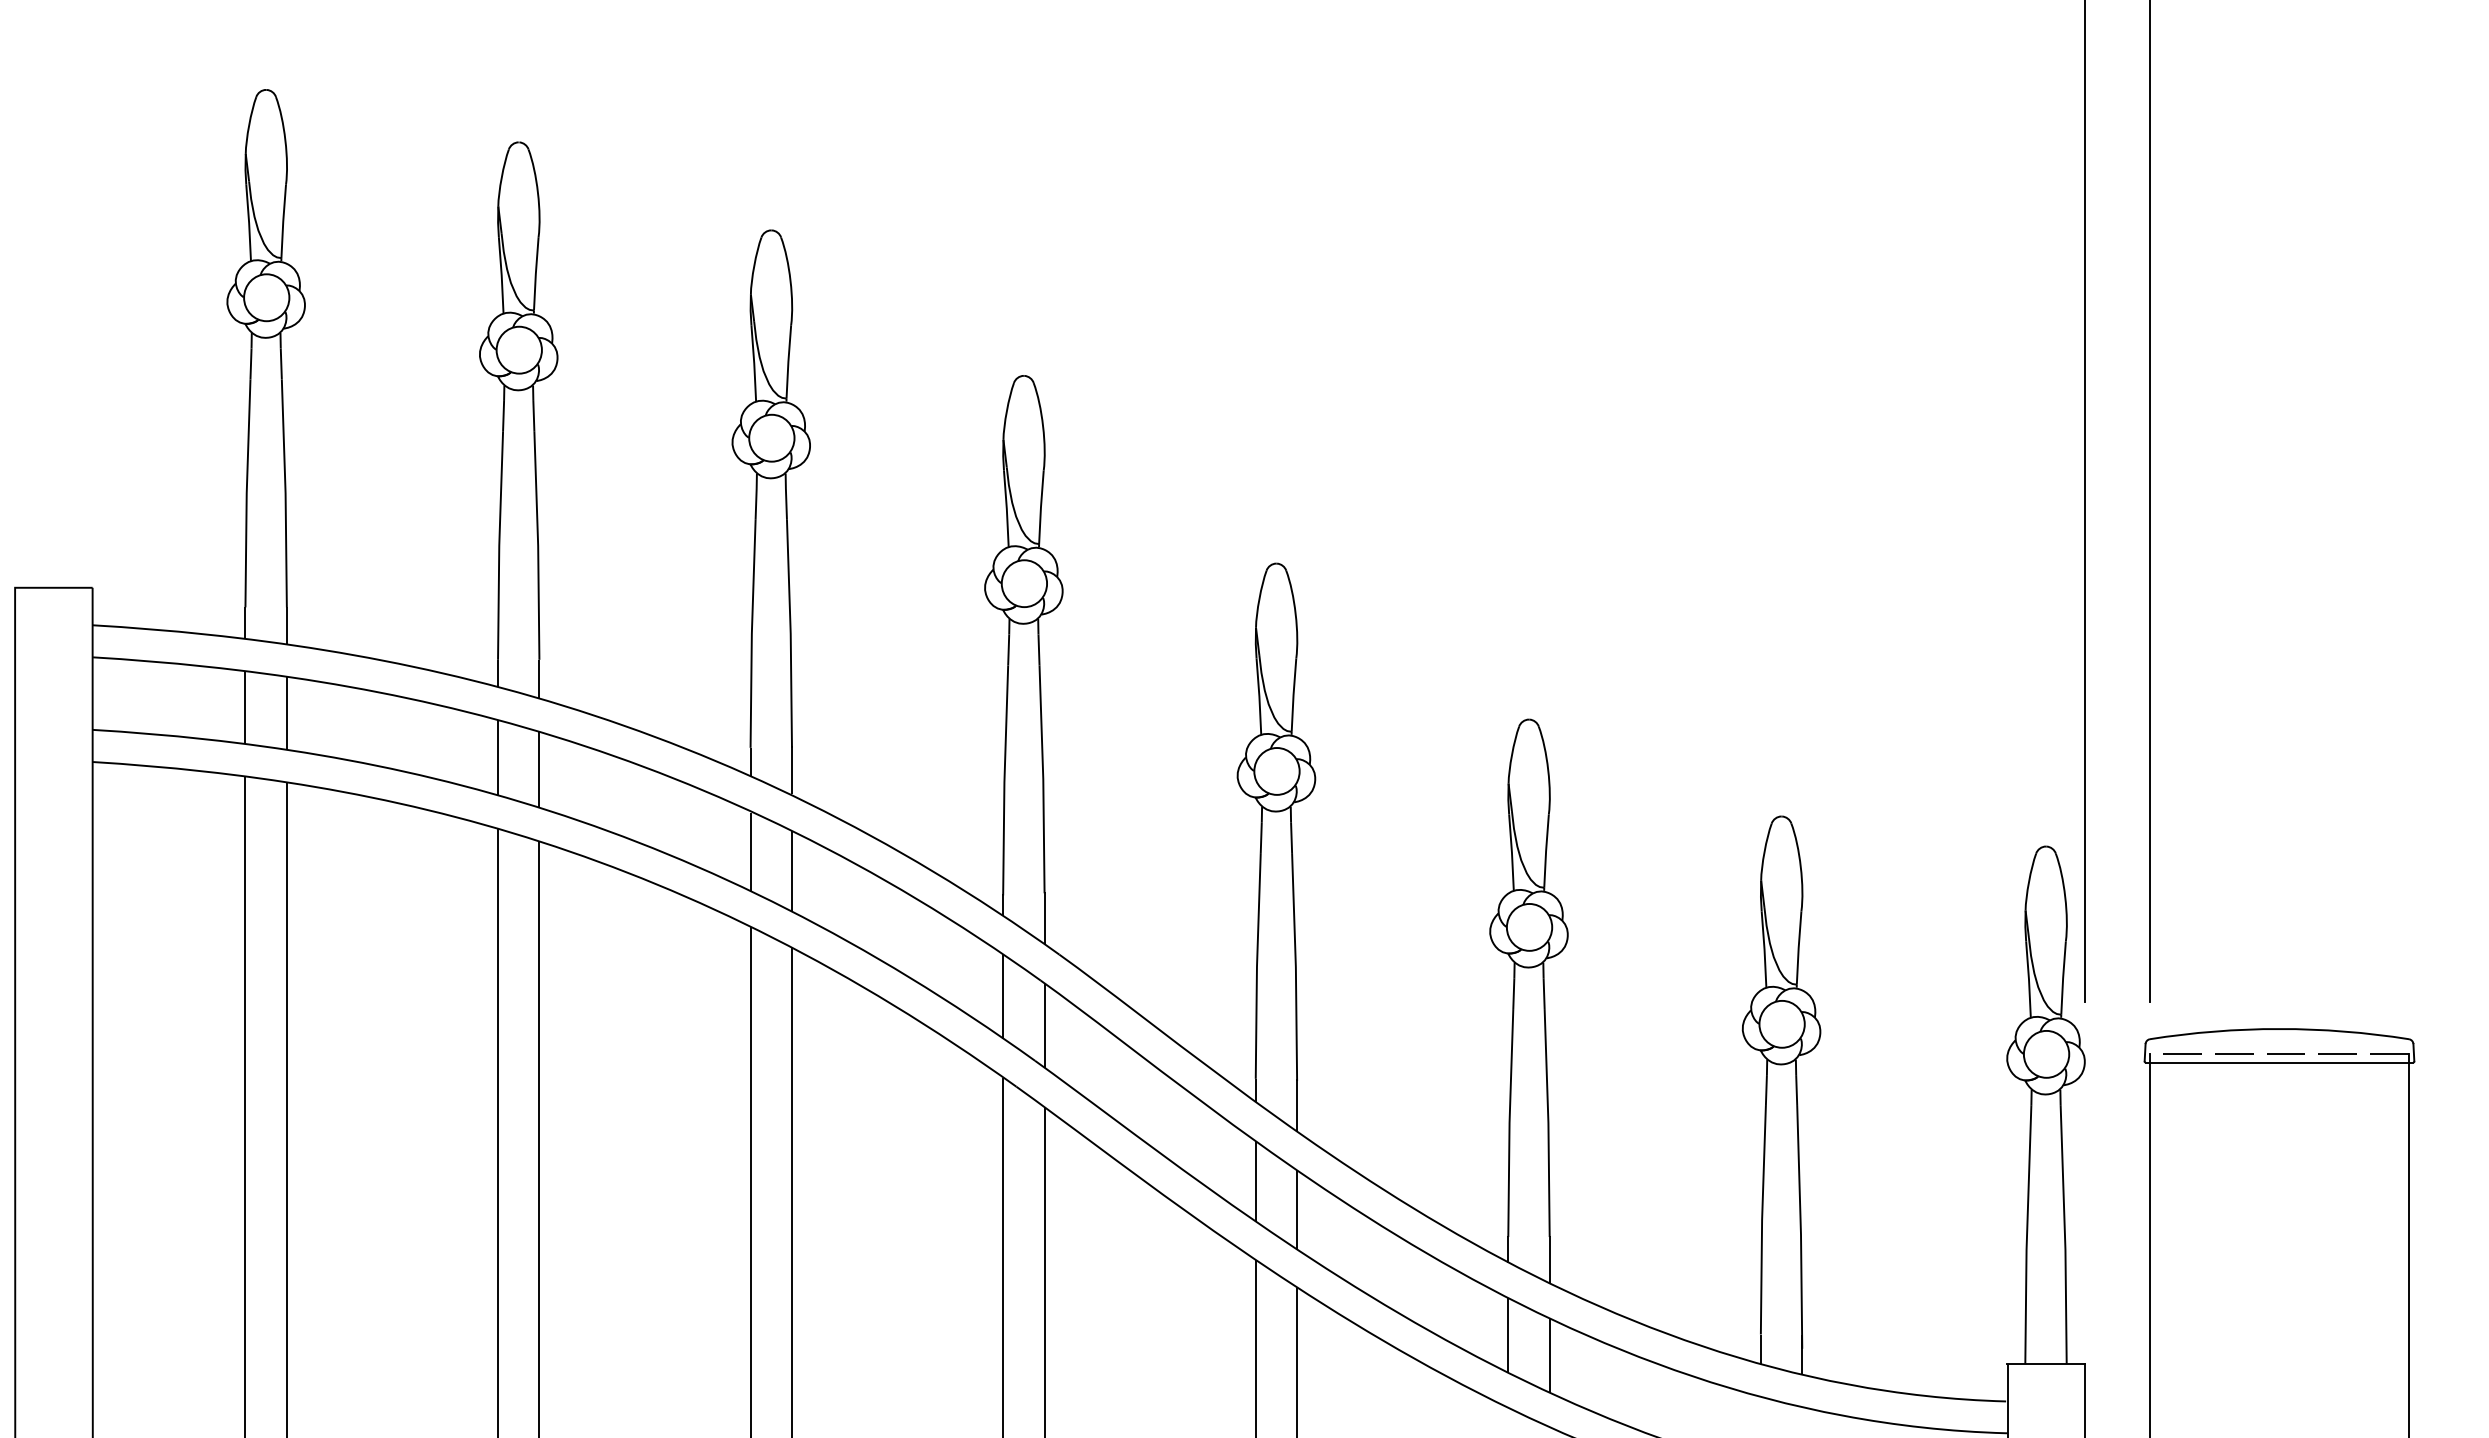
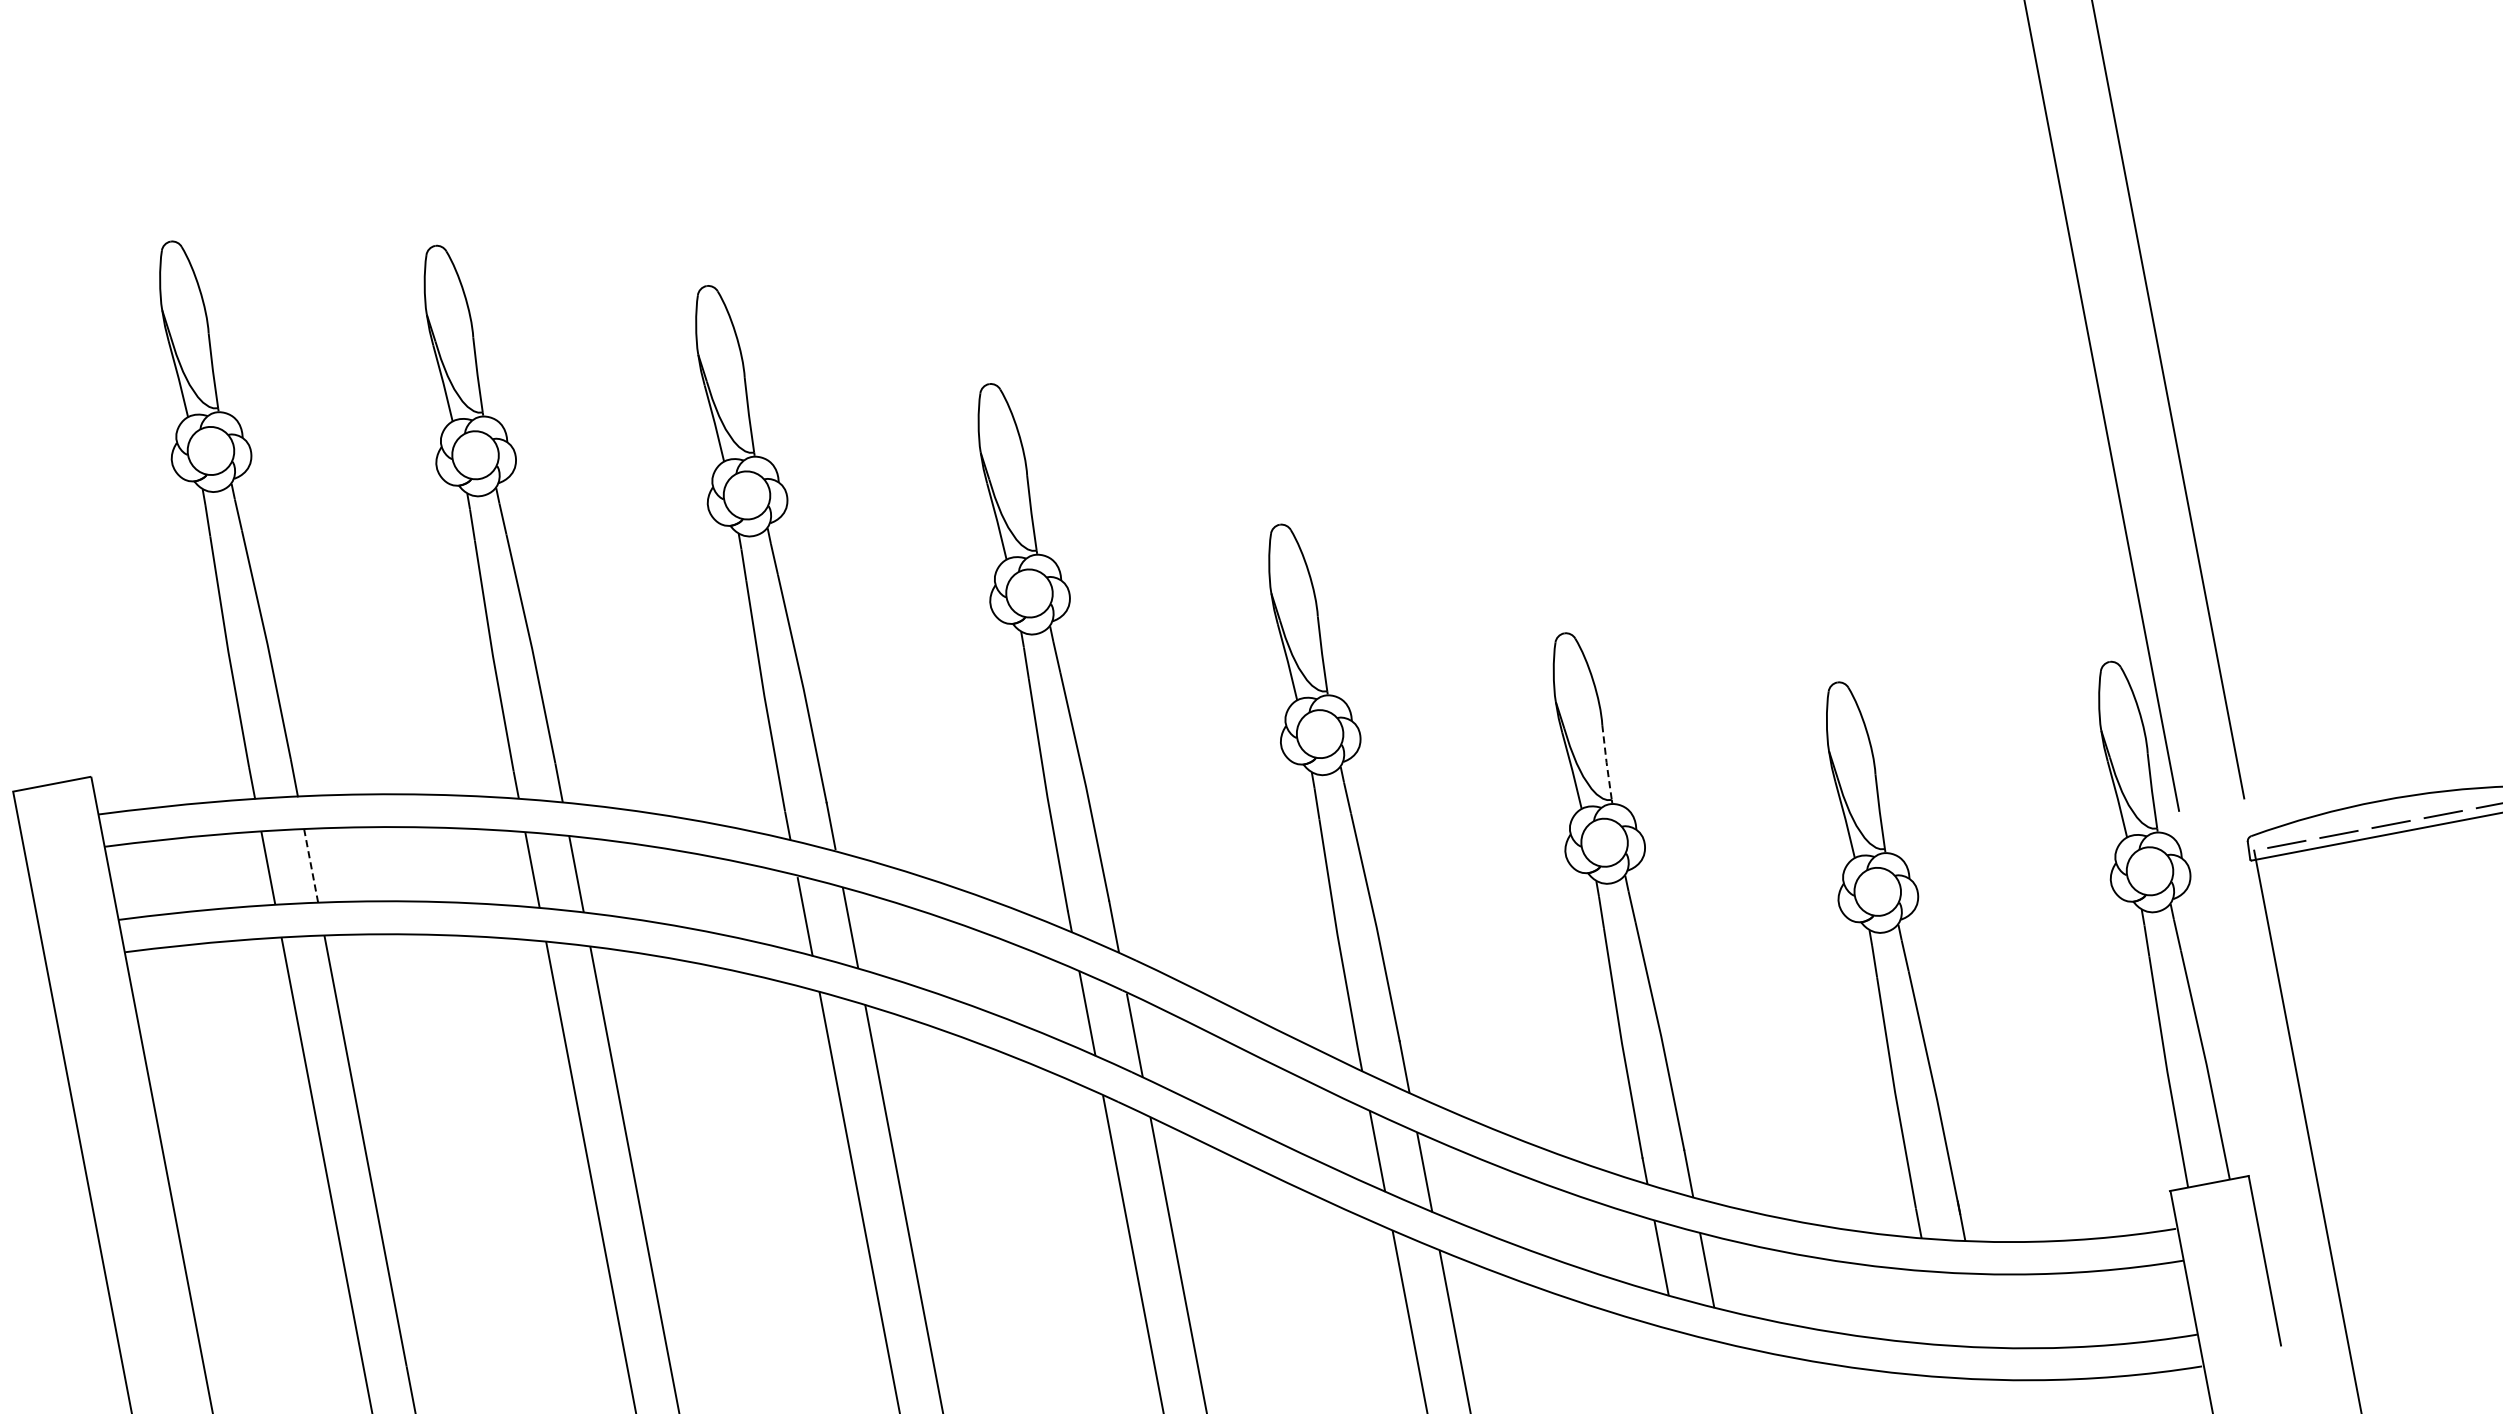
line: (286, 713) -> (310, 866), solid -> dashed
line: (1546, 851) -> (1607, 762), solid -> dashed

